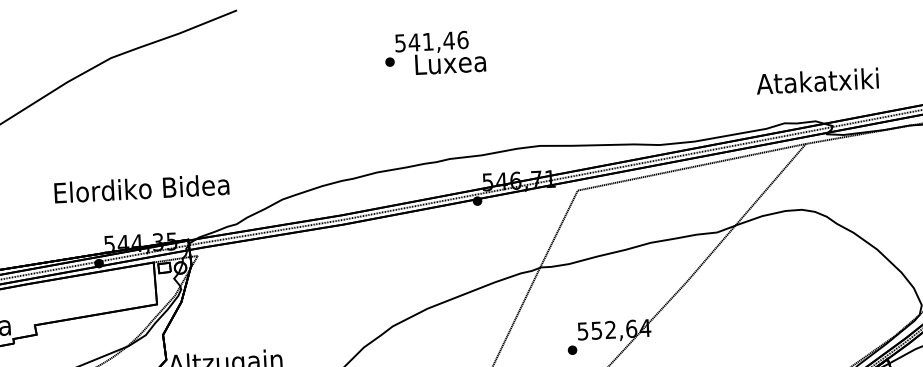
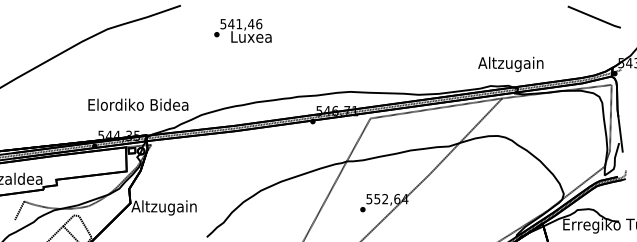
text: (434, 52) -> (242, 30), moved
text: (817, 83) -> (510, 64), Atakatxiki -> Altzugain
text: (142, 188) -> (138, 104), moved

